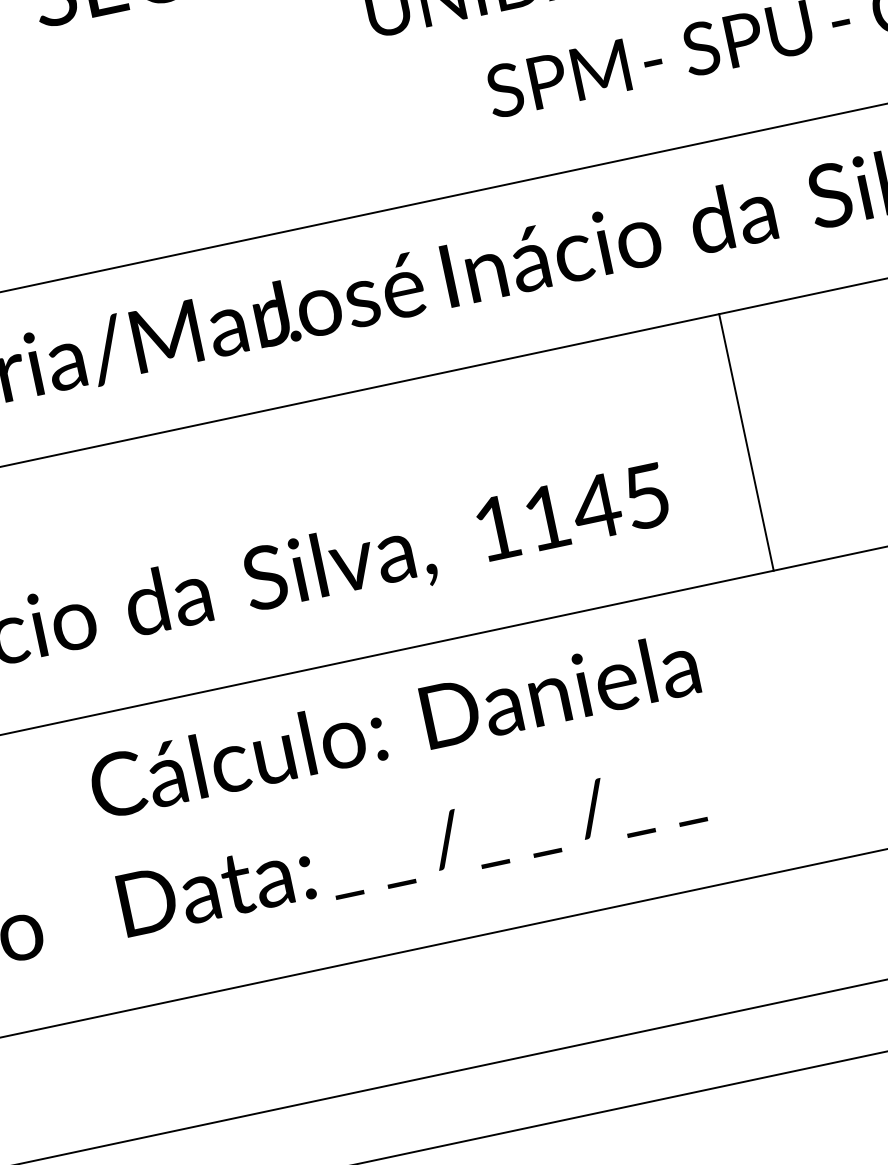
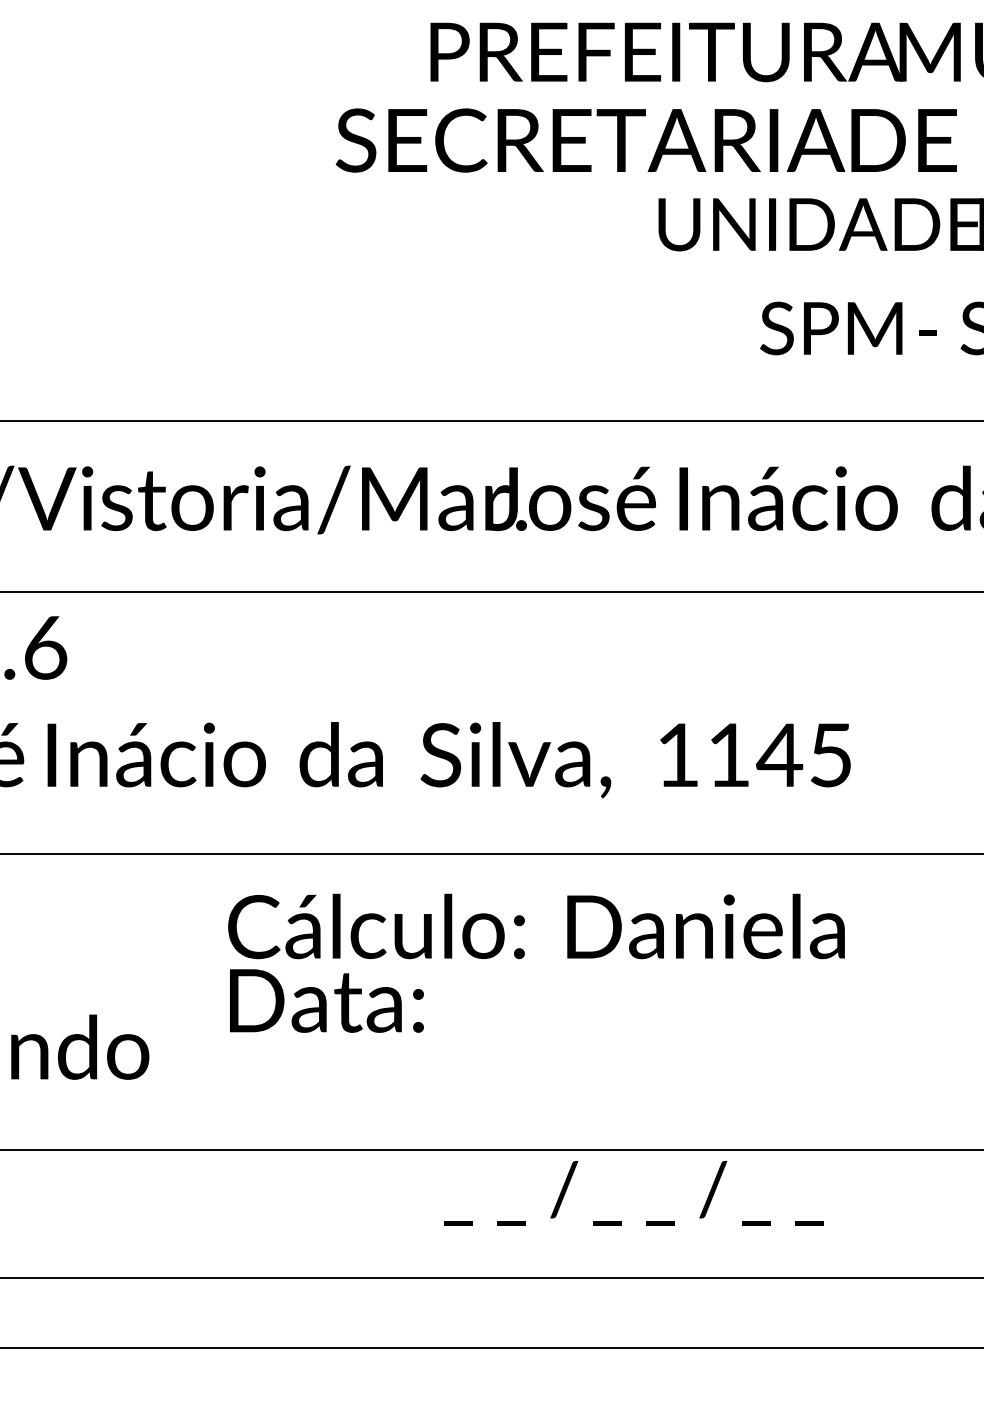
line: (746, 442) -> (939, 723), removed
text: (515, 829) -> (633, 1193), moved
text: (215, 886) -> (326, 1000), moved

